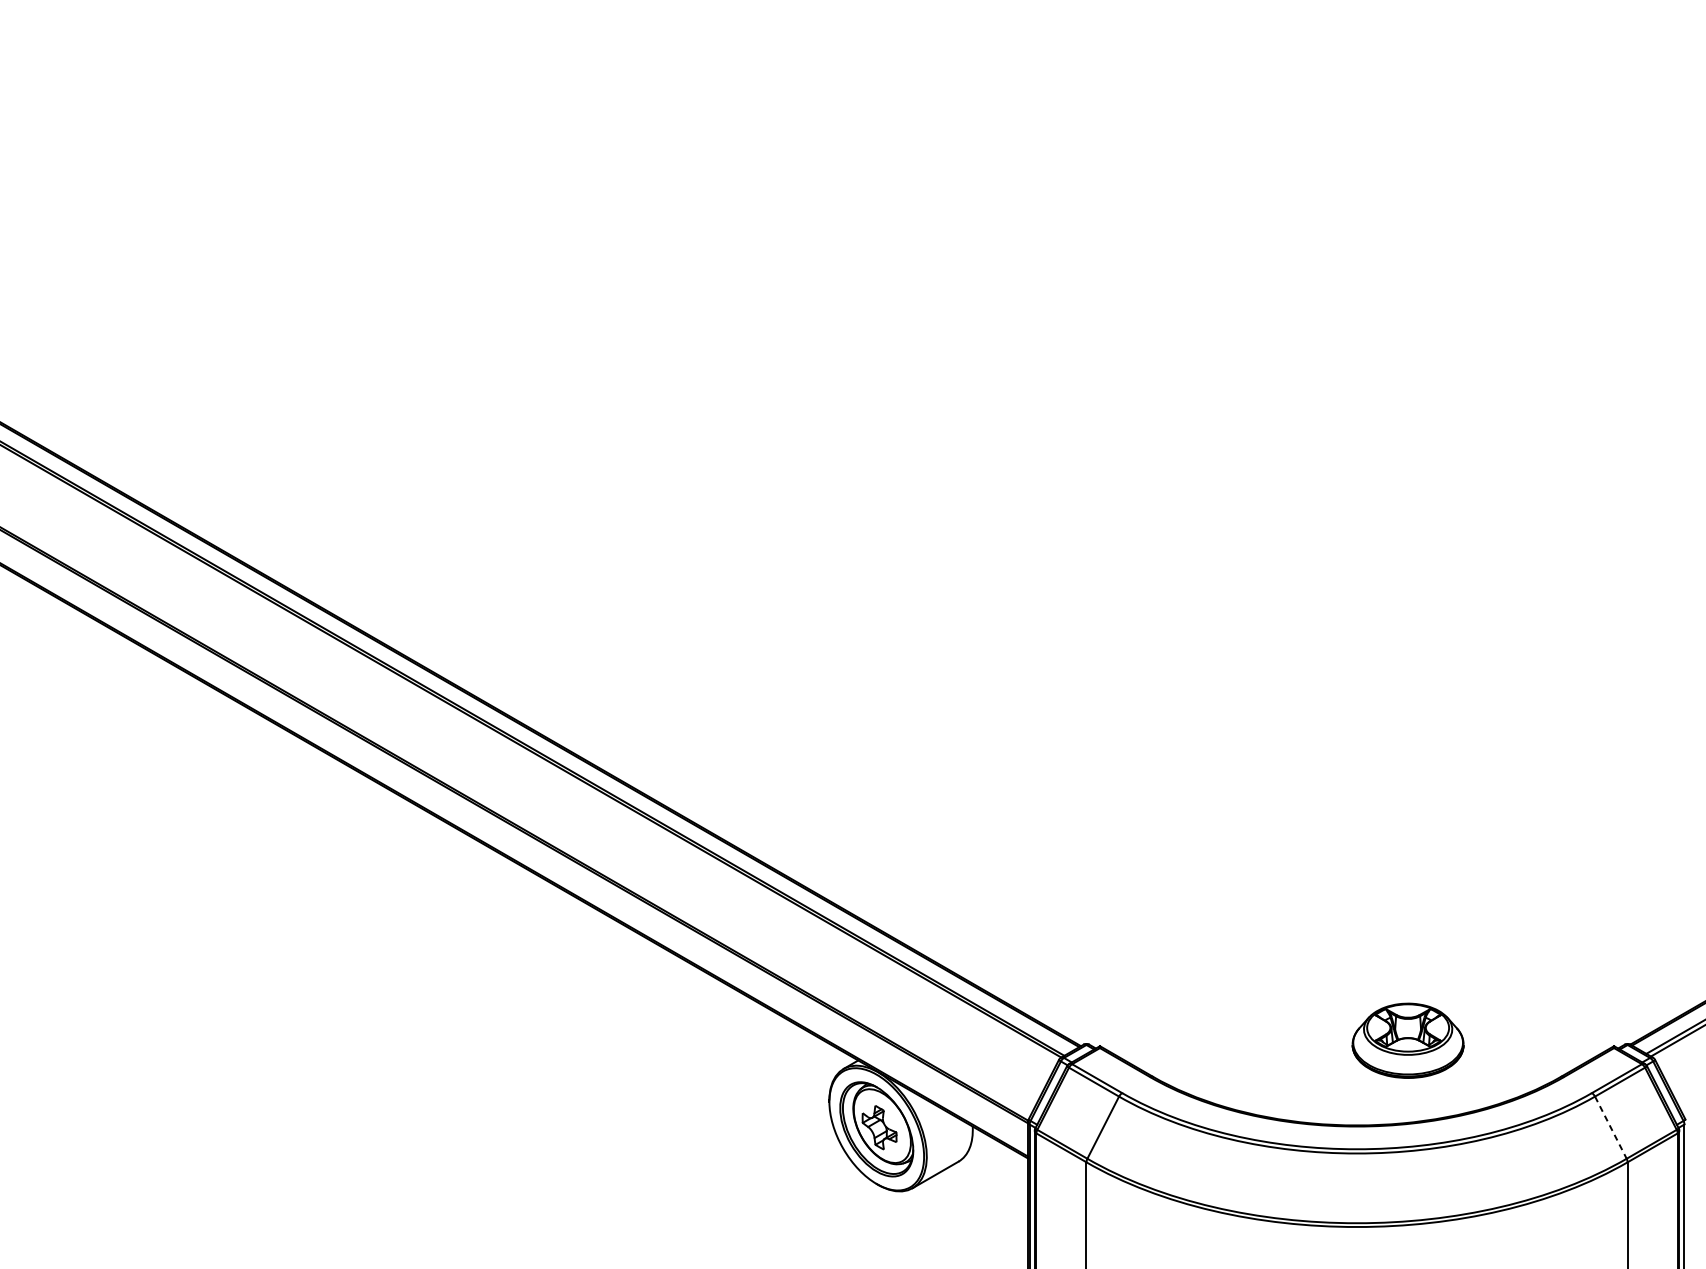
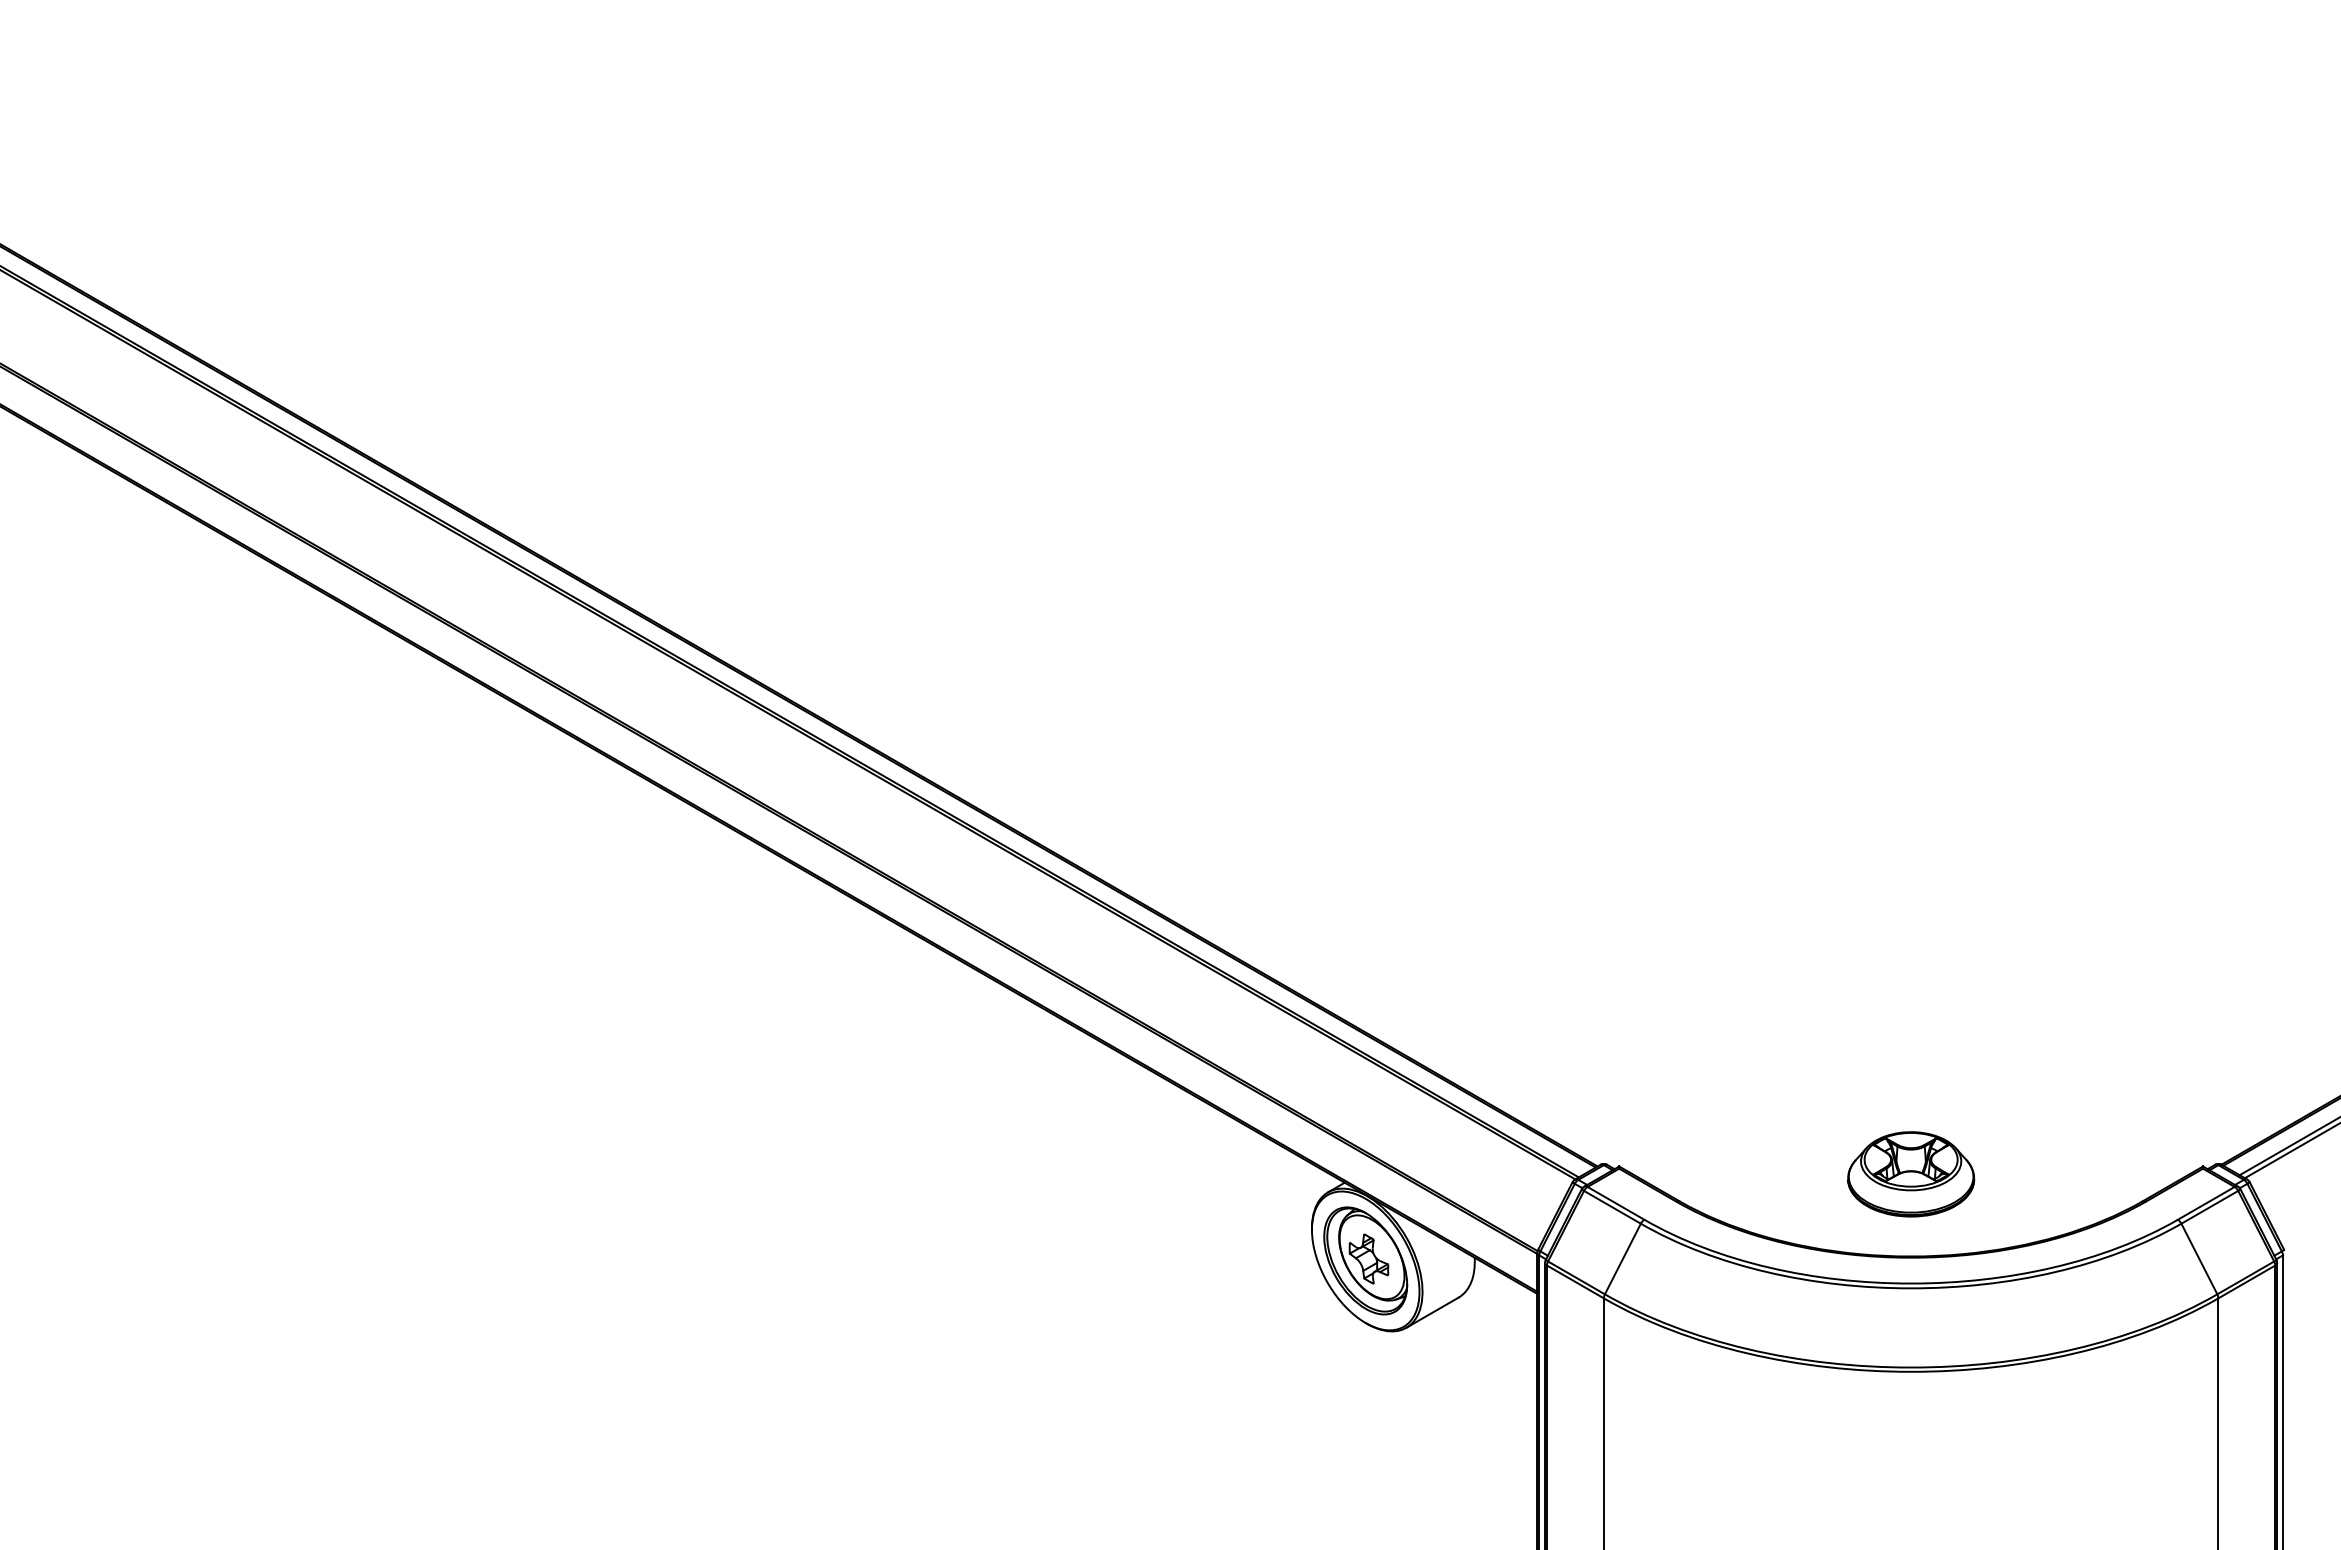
part: (1408, 1040) -> (1911, 1174), moved
line: (1610, 1128) -> (2199, 1259), dashed -> solid

